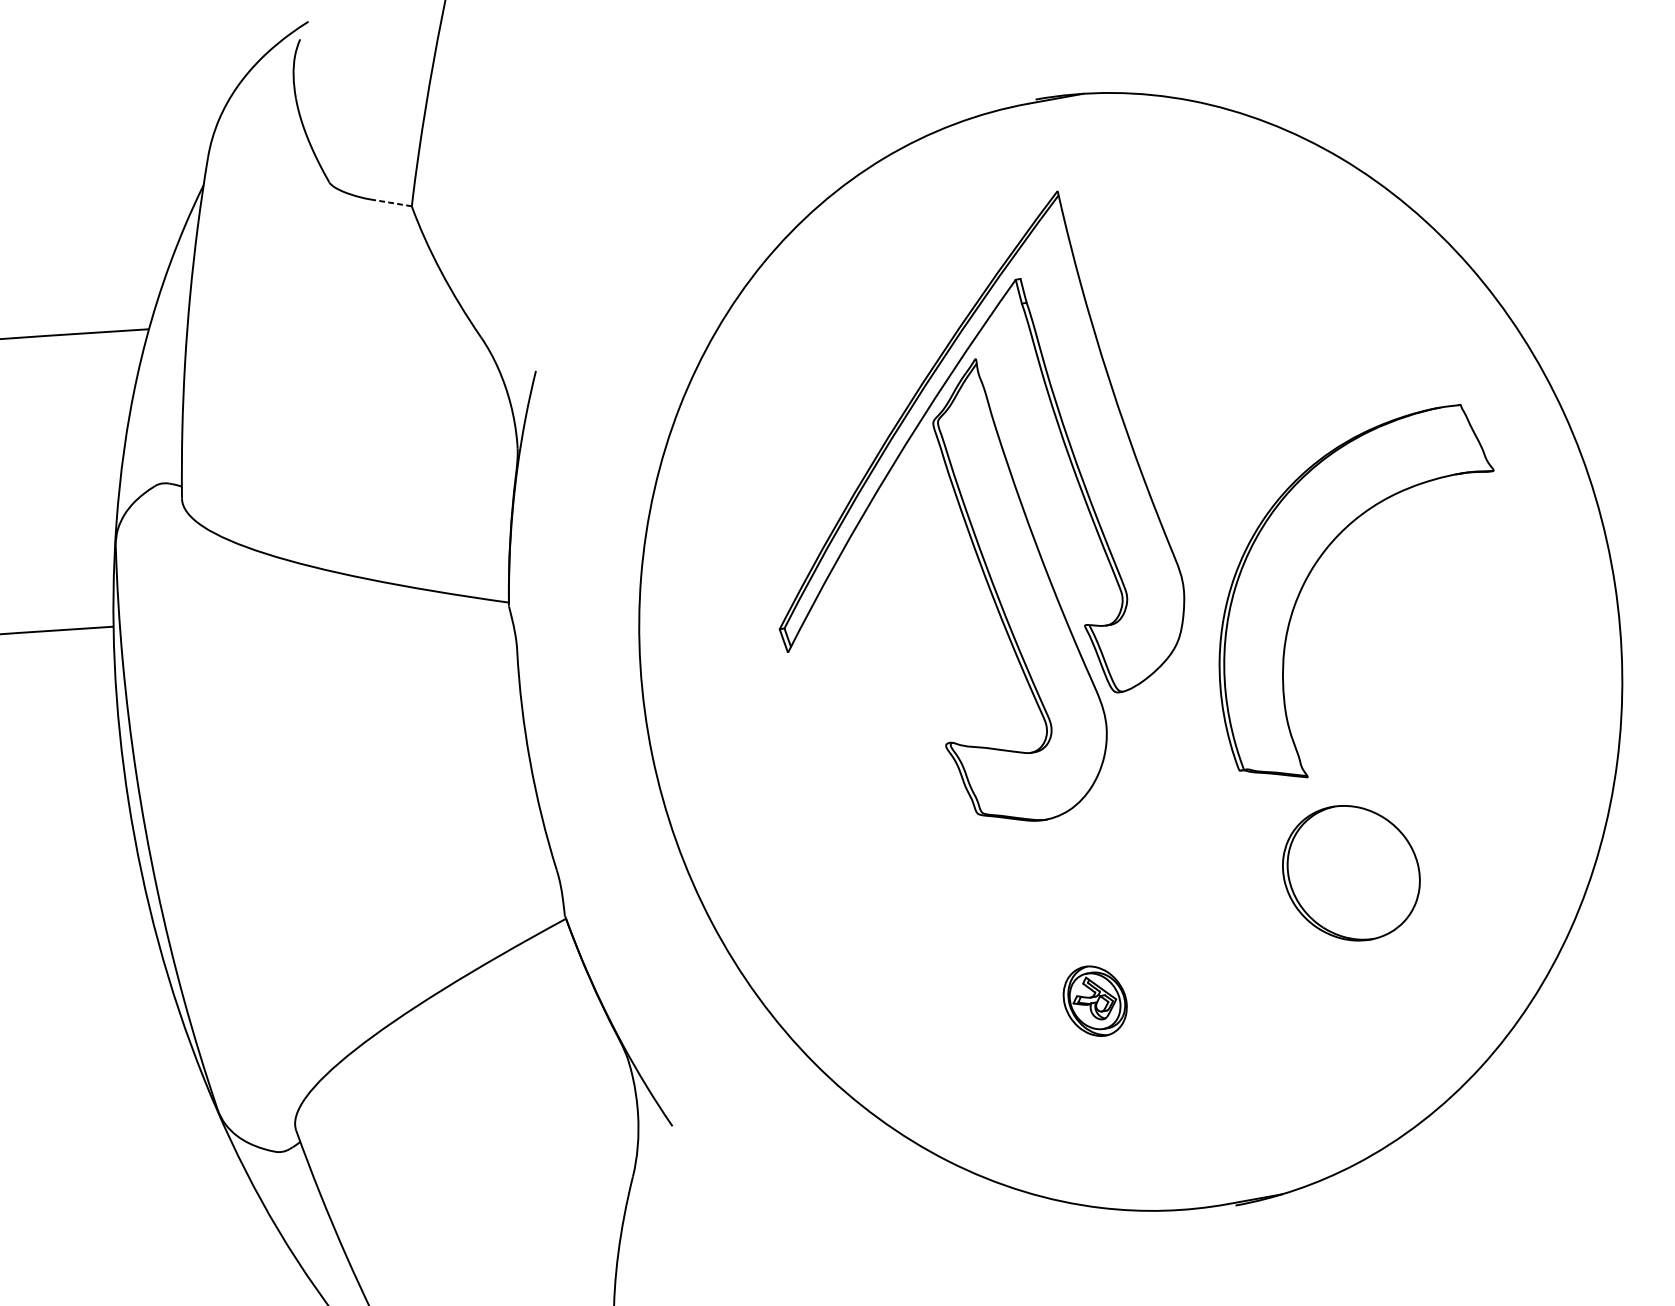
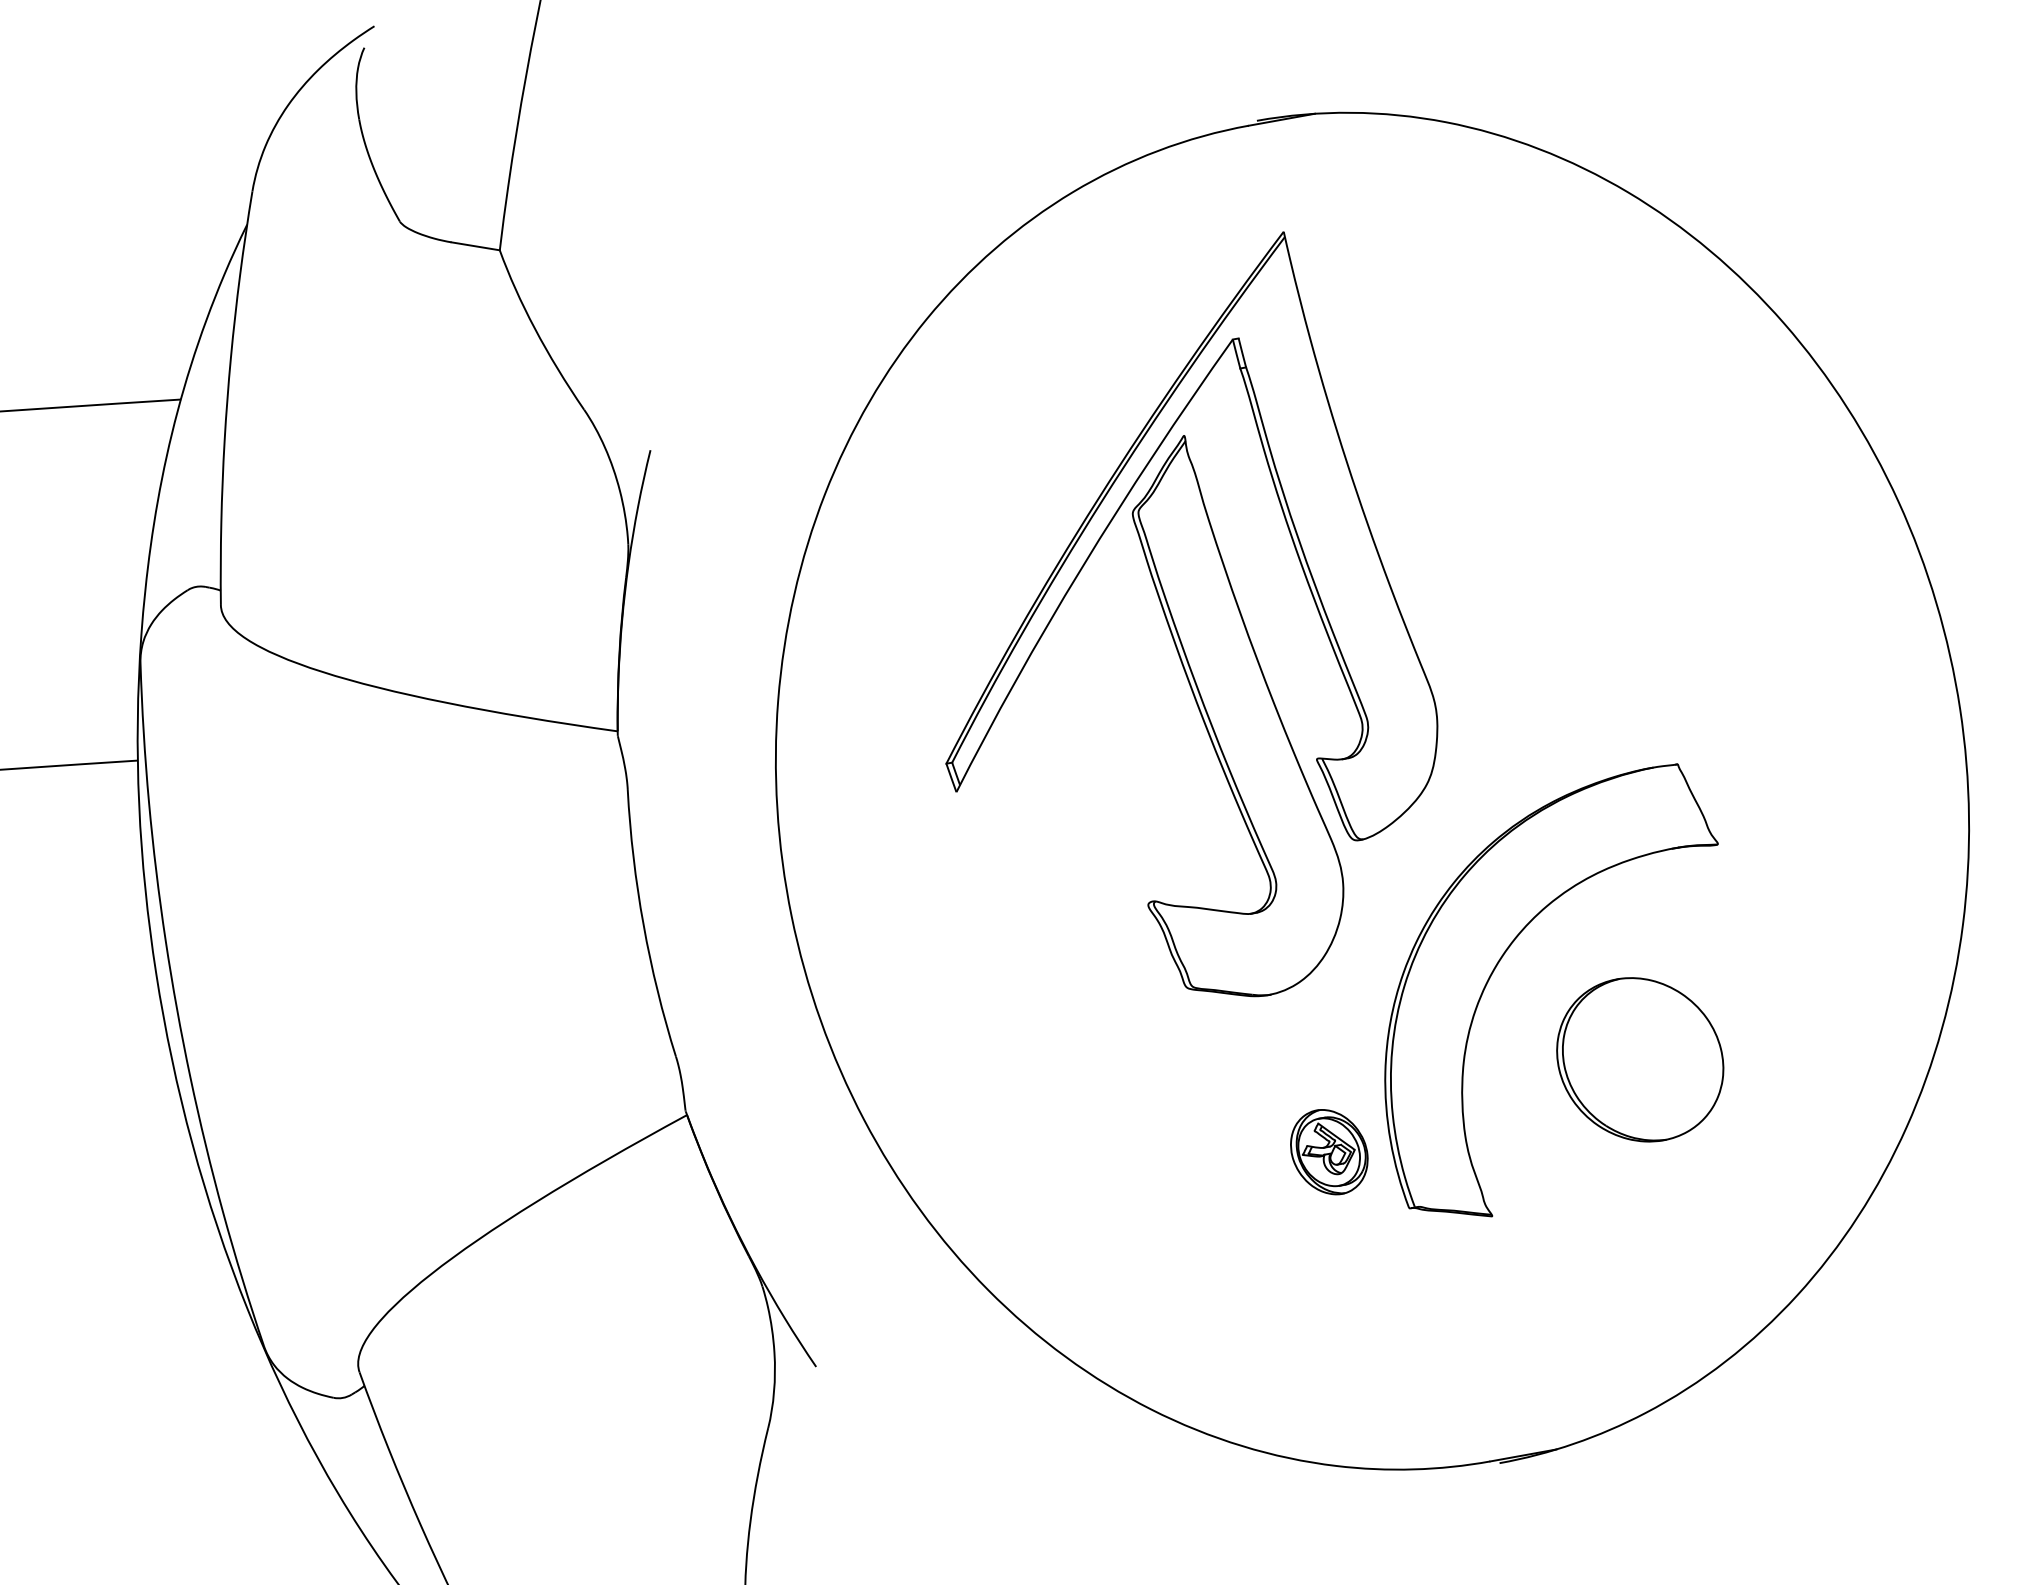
line: (391, 203) -> (475, 246), dashed -> solid
part: (1314, 567) -> (1500, 961), moved
part: (1095, 1001) -> (1329, 1152), moved

